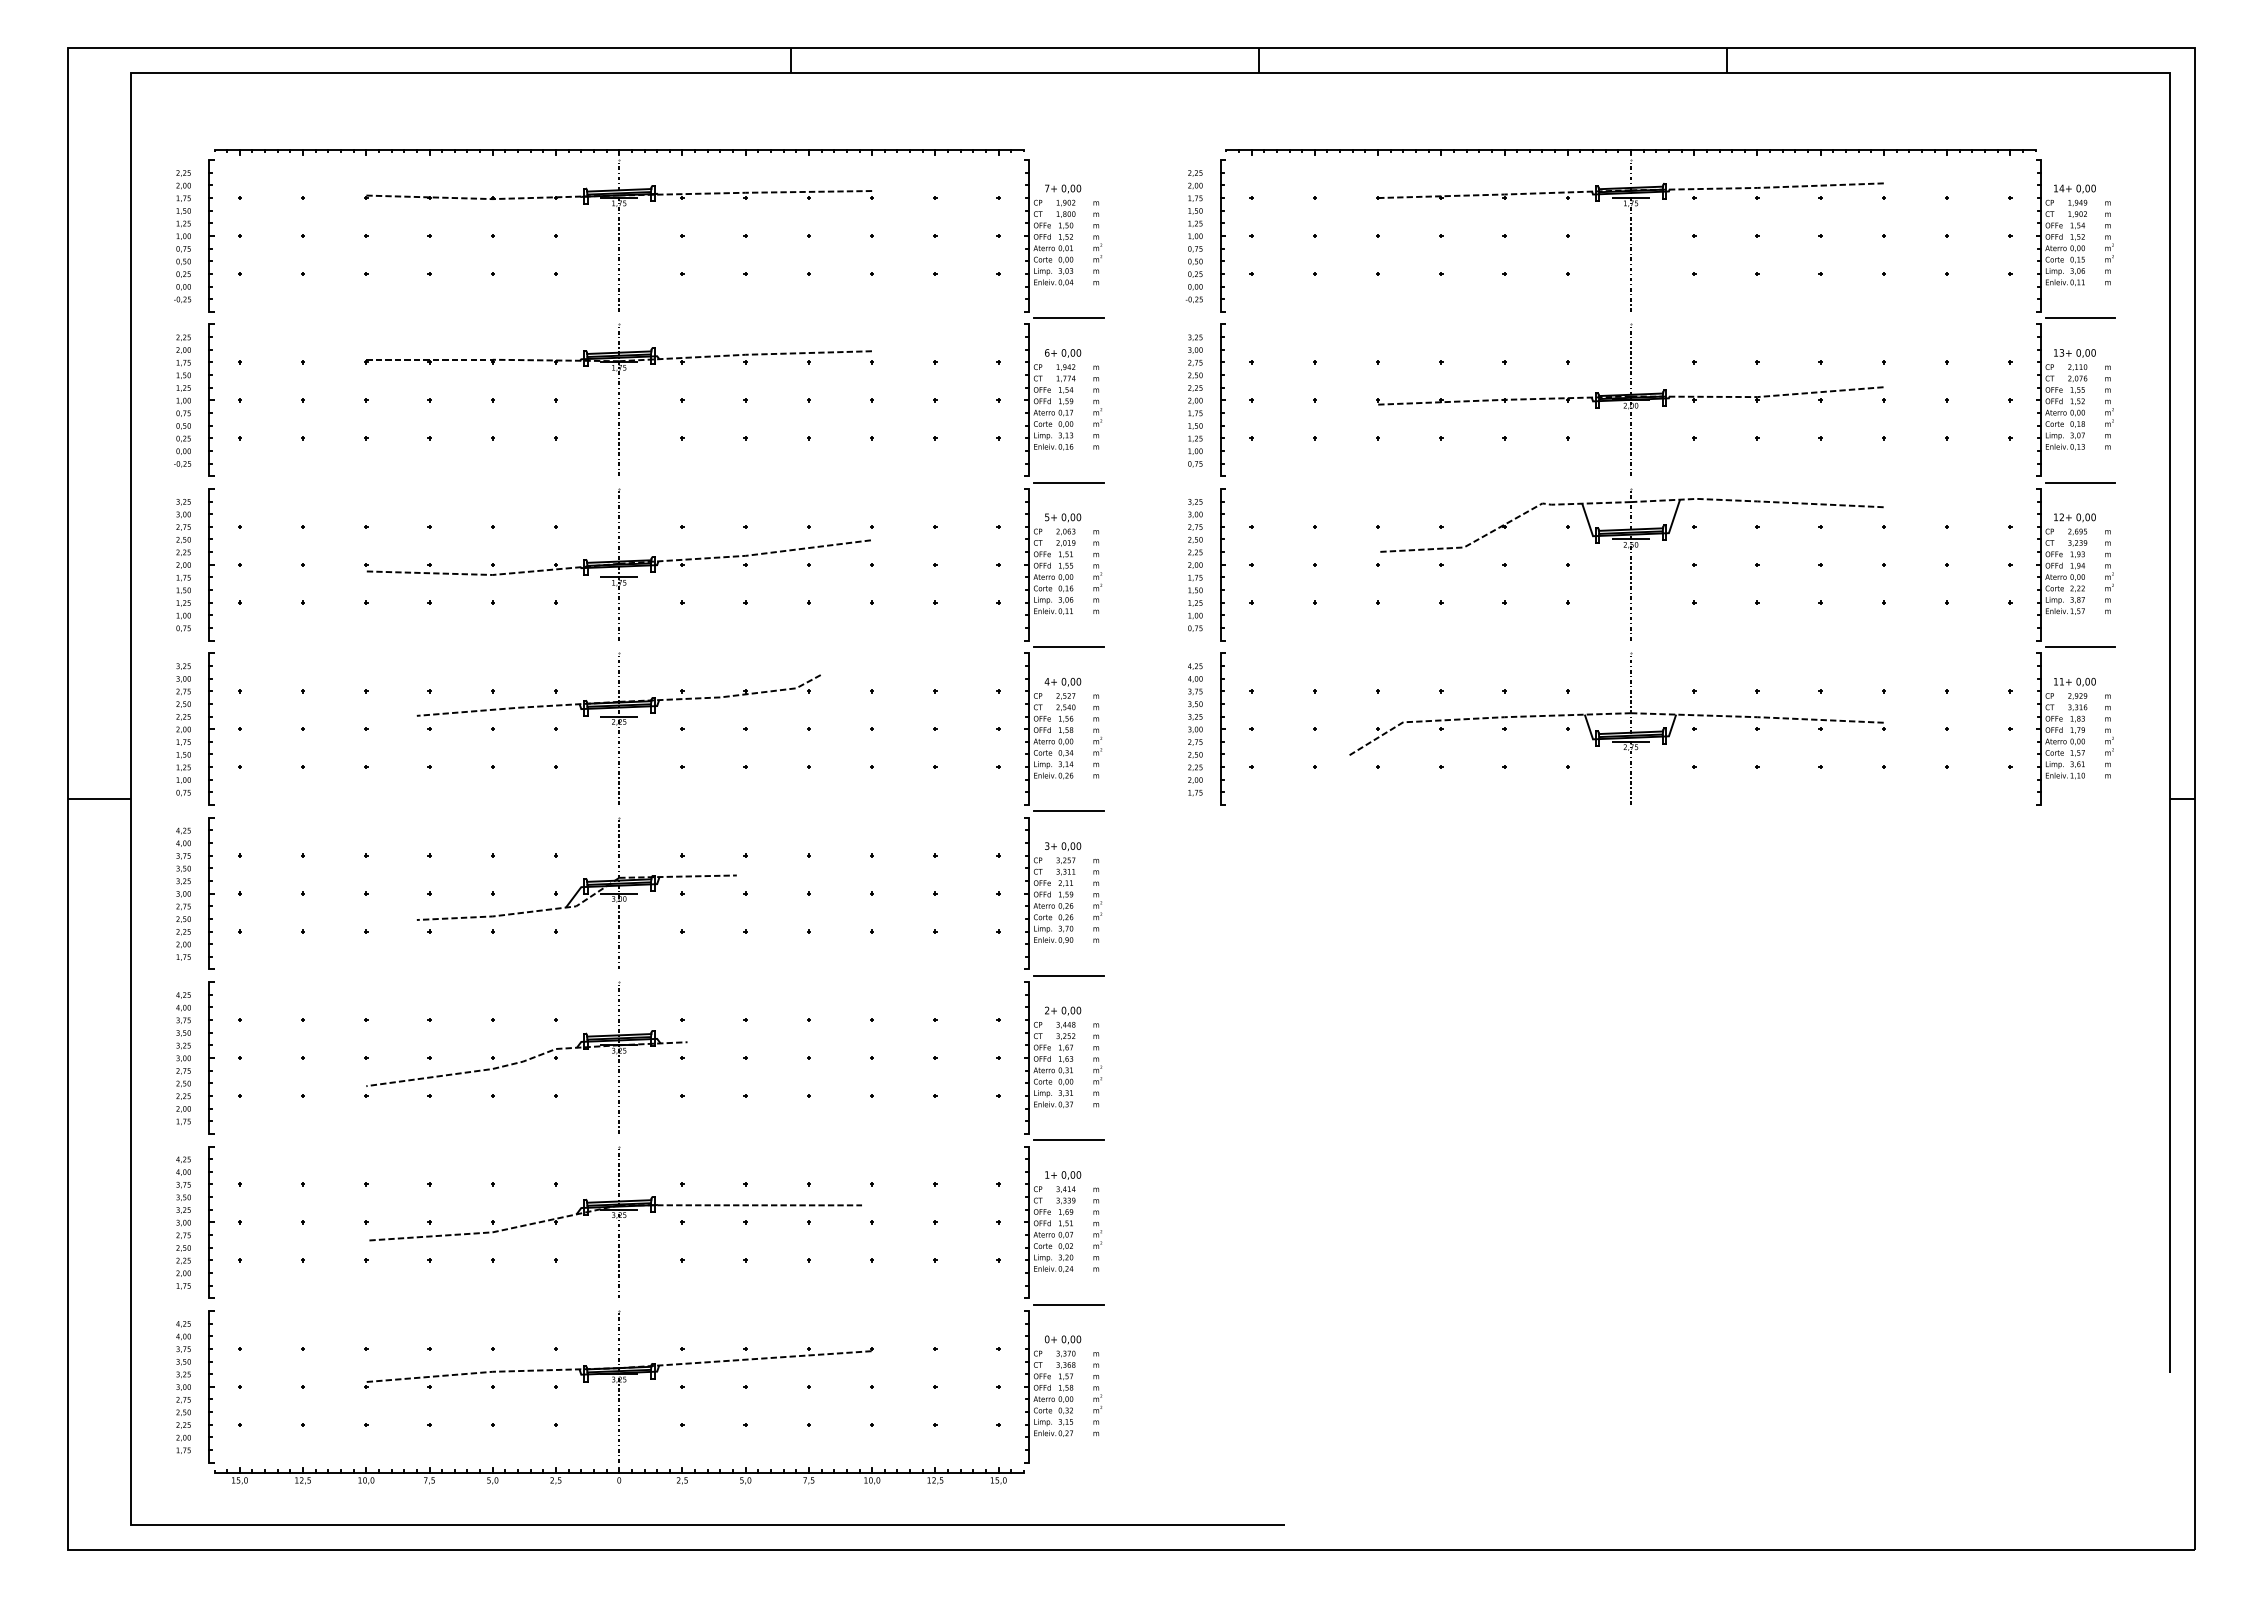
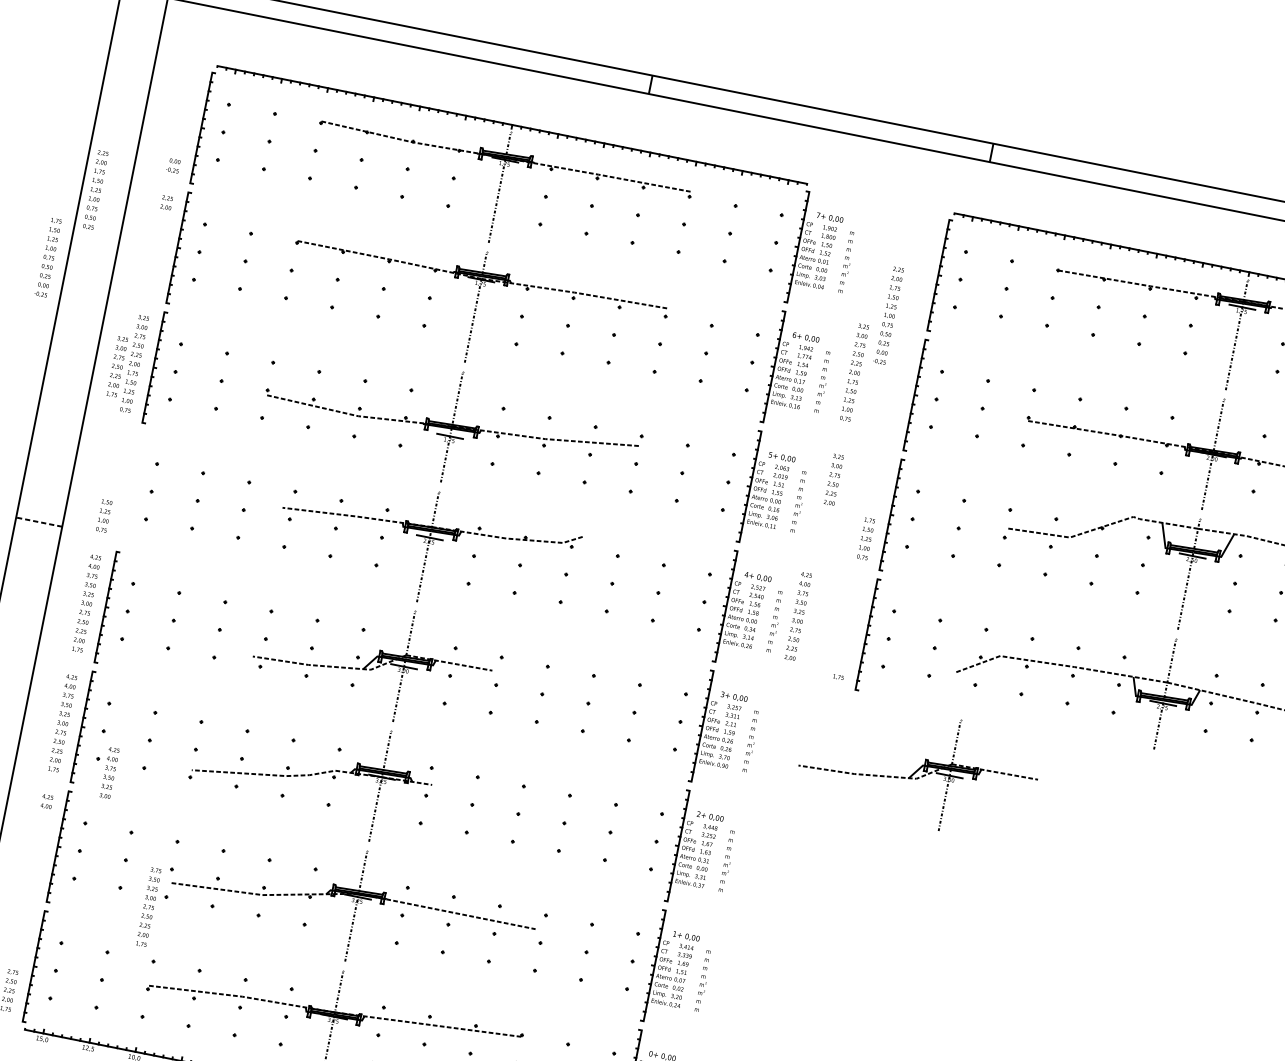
text: (183, 223) -> (95, 189), moved
text: (1193, 236) -> (888, 315), moved
line: (1068, 318) -> (815, 313), removed
text: (1195, 400) -> (854, 372), moved
text: (182, 413) -> (48, 257), moved
line: (1068, 482) -> (791, 432), removed
text: (1195, 533) -> (834, 479), moved
line: (1068, 646) -> (767, 552), removed
text: (183, 704) -> (117, 366), moved
text: (1195, 723) -> (798, 616), moved
part: (211, 728) -> (131, 487), removed
line: (99, 799) -> (39, 522), solid -> dashed
line: (1068, 811) -> (743, 672), removed
part: (1325, 892) -> (918, 768), added
line: (1068, 975) -> (719, 791), removed
line: (1068, 1140) -> (695, 911), removed
text: (183, 1235) -> (148, 907), moved
line: (1068, 1304) -> (671, 1031), removed
text: (183, 1355) -> (109, 772), moved

